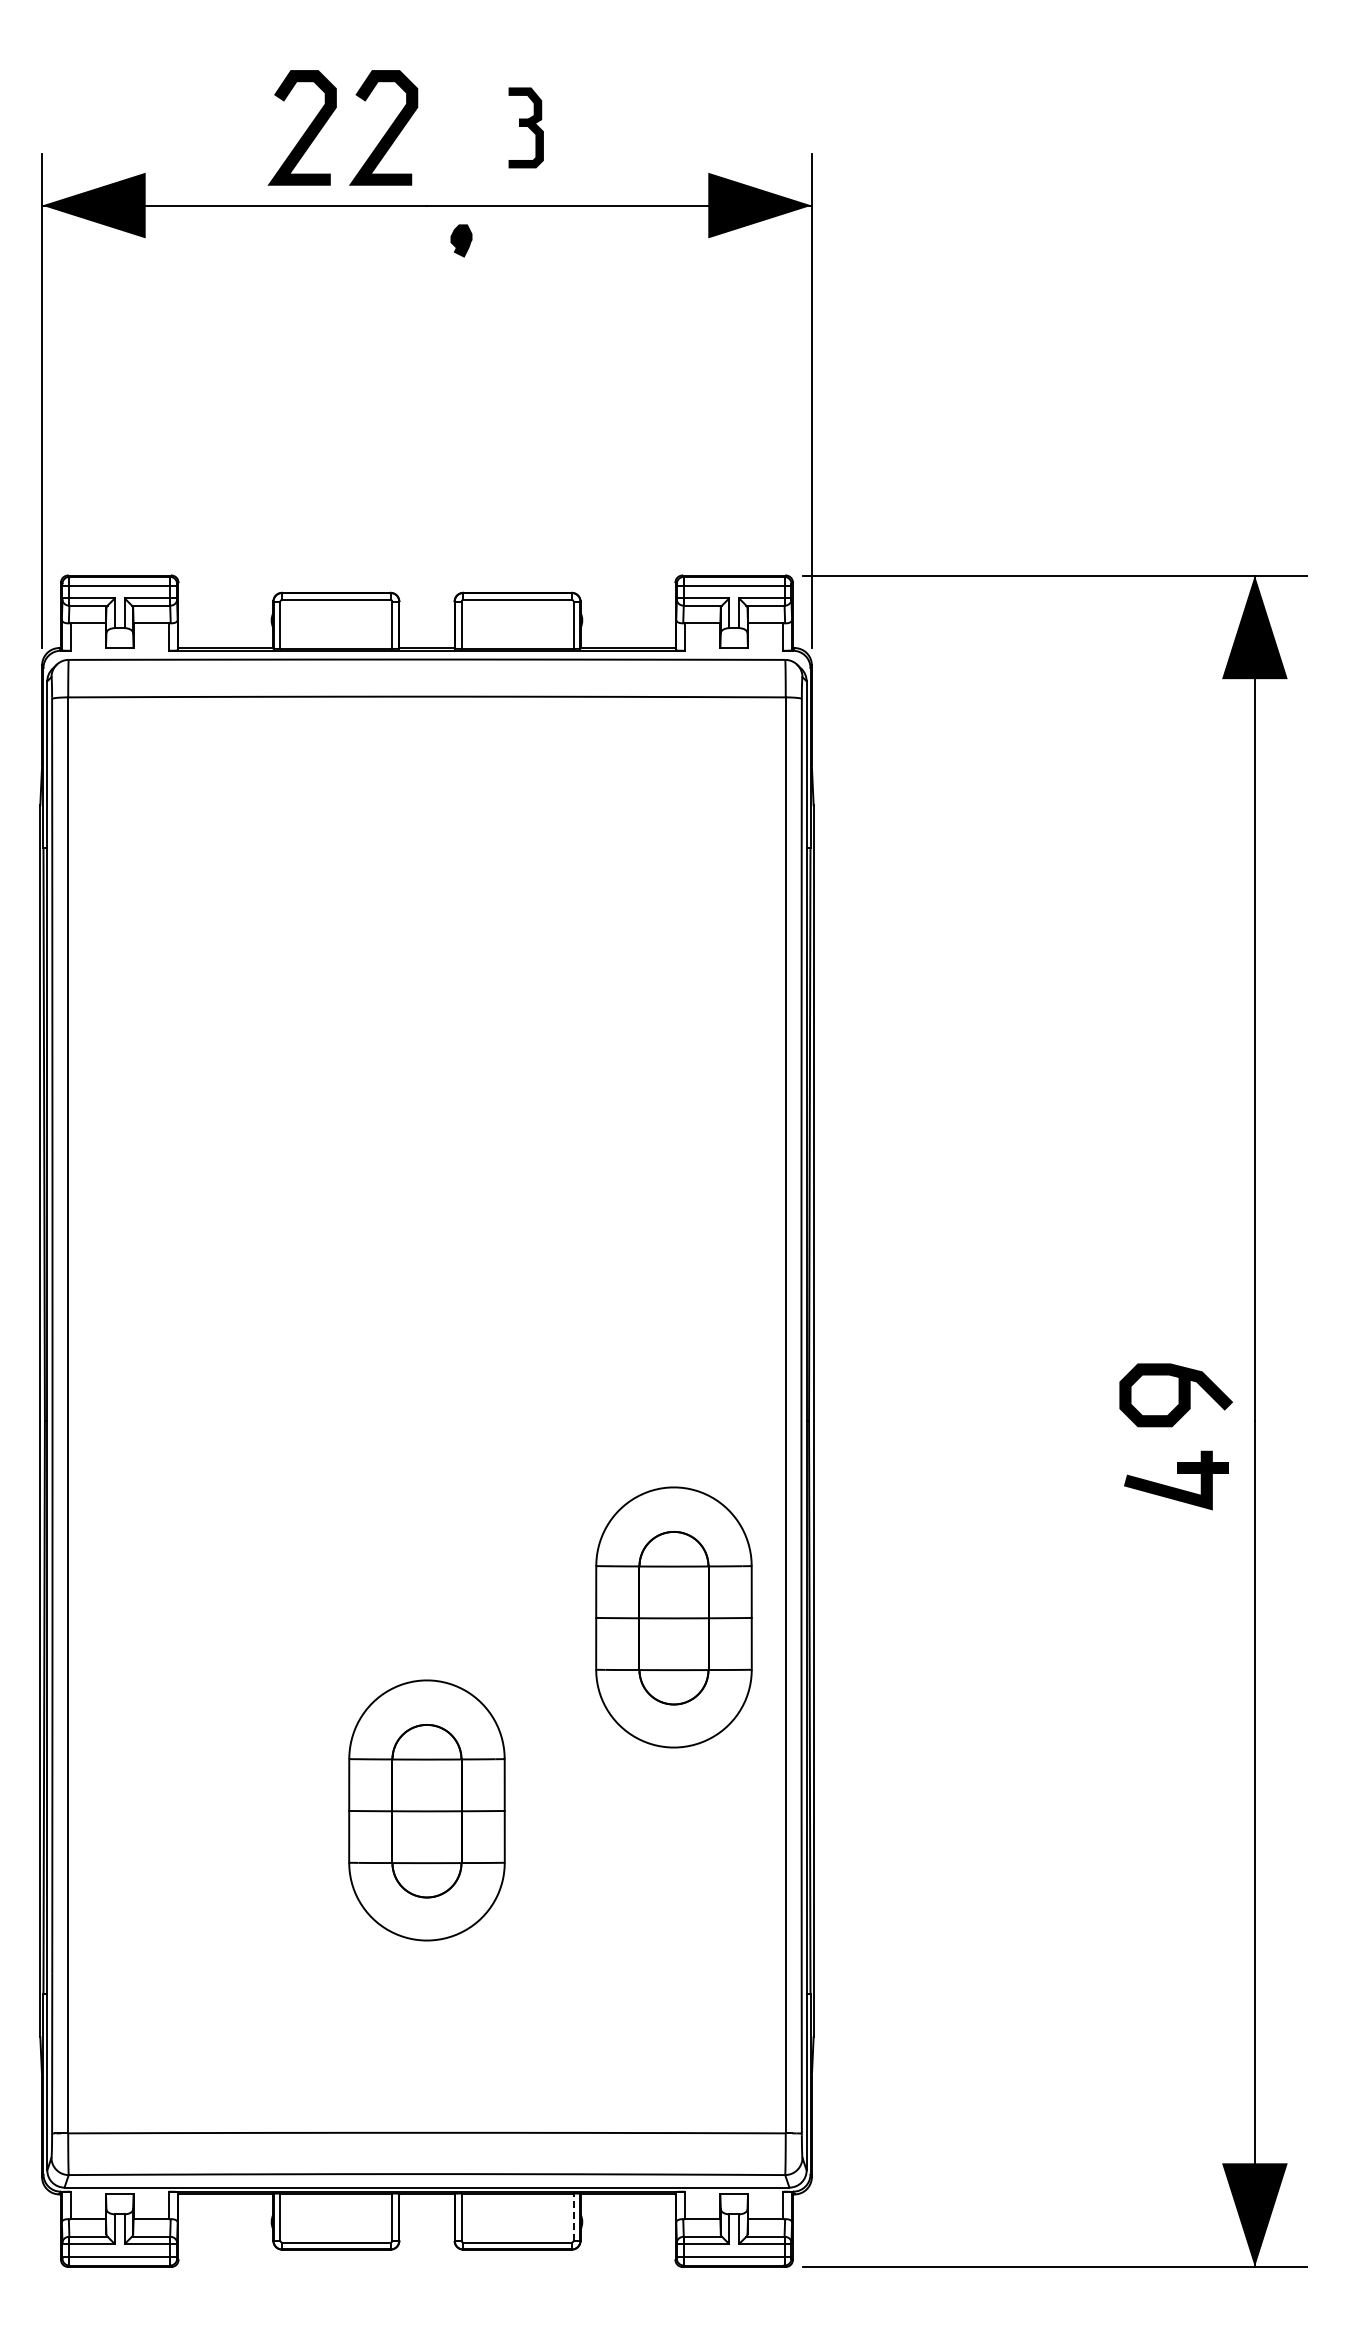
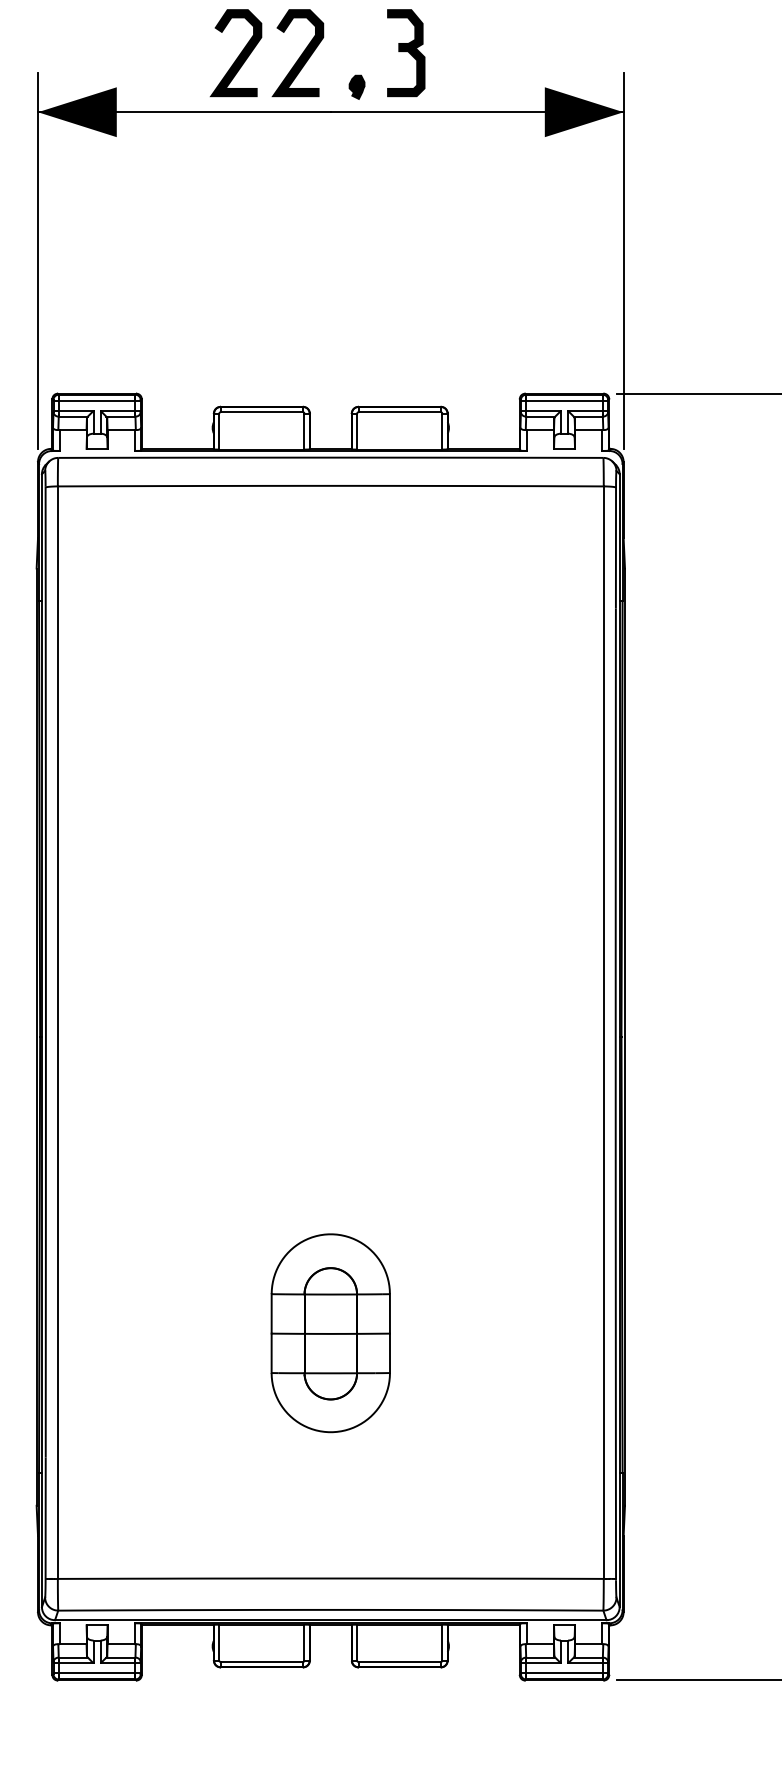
part: (526, 127) -> (406, 52), size x1.43
part: (461, 240) -> (357, 87), moved
part: (673, 1617) -> (518, 1186), removed
line: (573, 2217) -> (442, 1642), dashed -> solid

